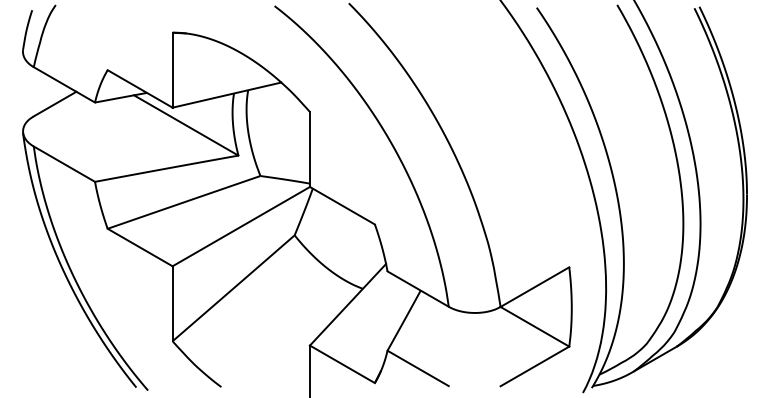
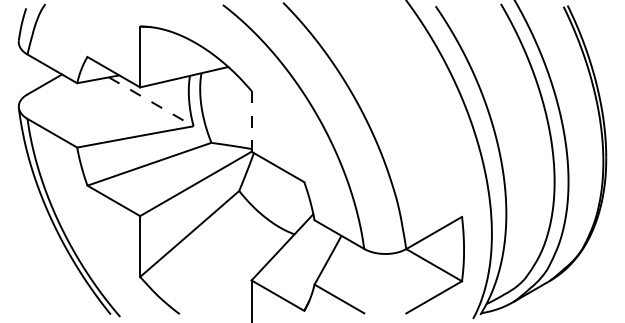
line: (186, 125) -> (151, 101), solid -> dashed
line: (309, 149) -> (251, 121), solid -> dashed

